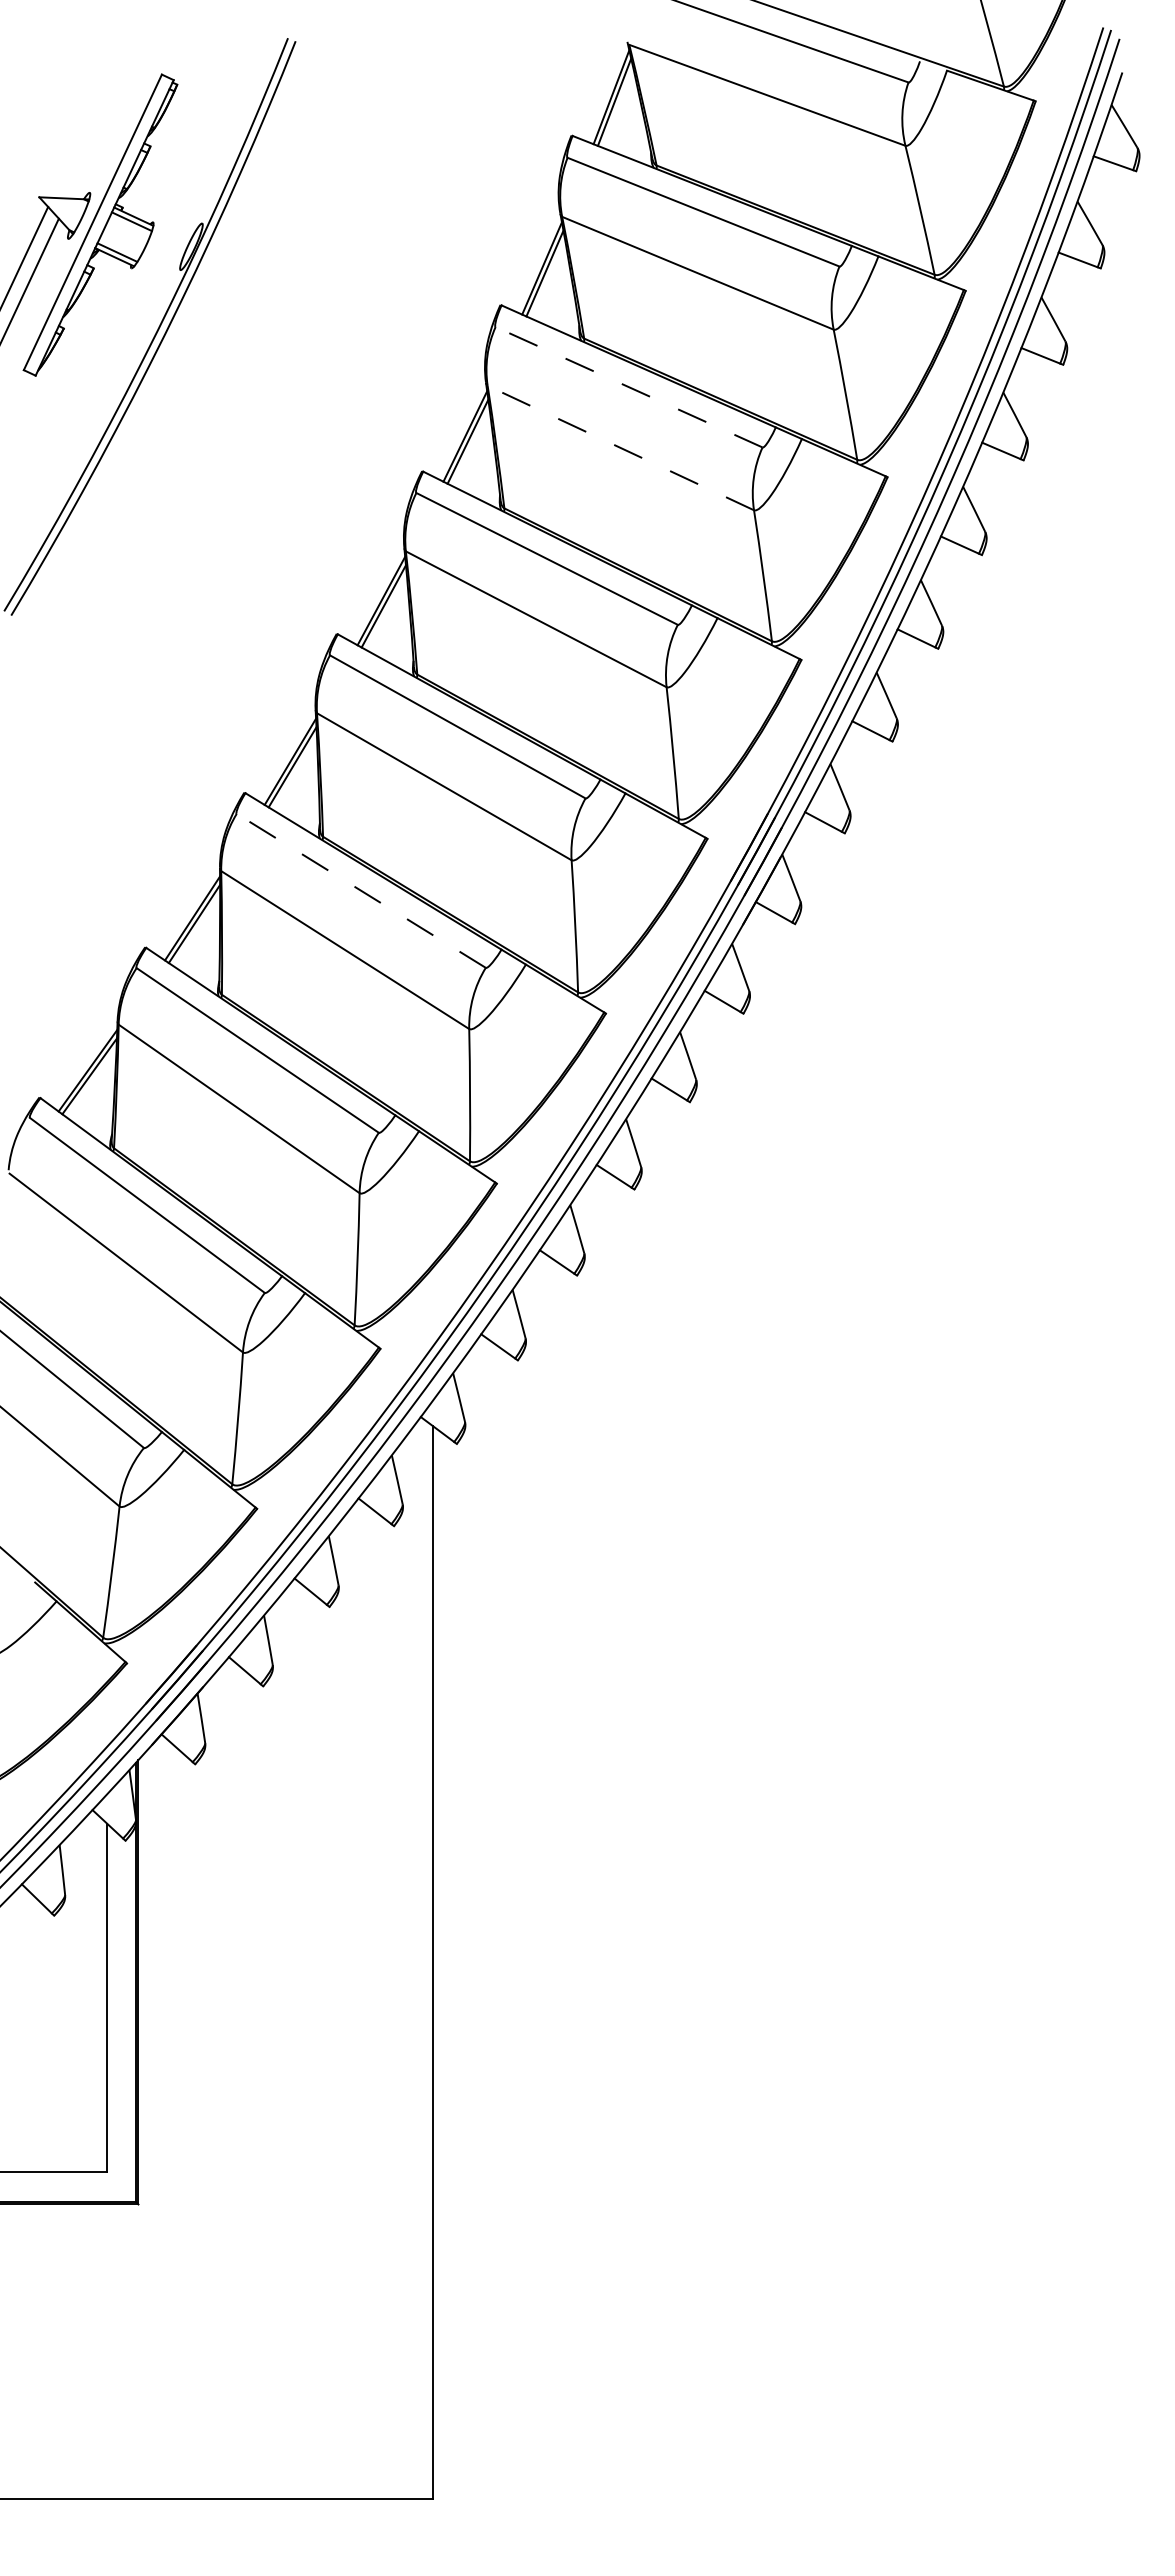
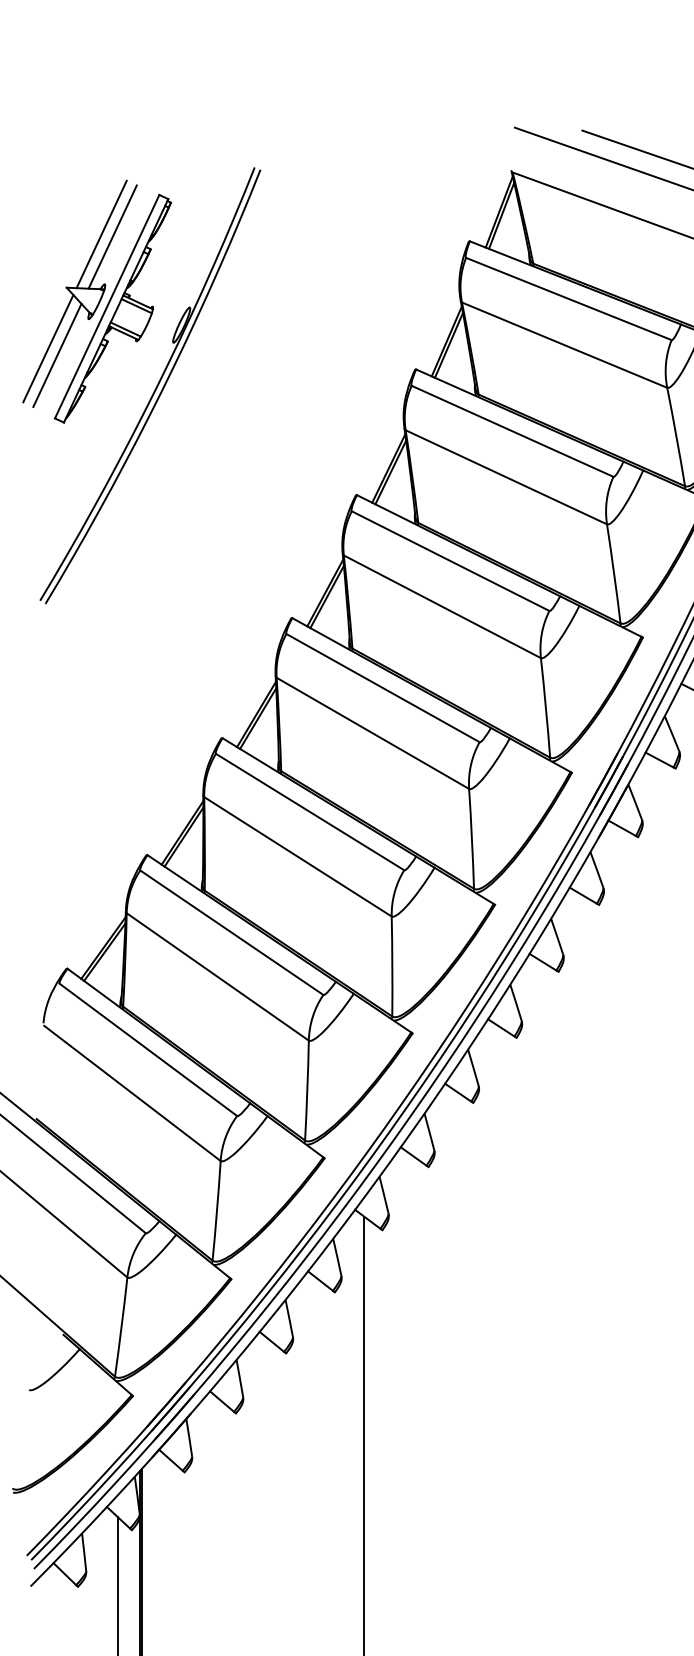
line: (85, 126) -> (101, 234), added
line: (100, 130) -> (112, 237), added
line: (628, 387) -> (512, 431), dashed -> solid
line: (620, 447) -> (506, 476), dashed -> solid
line: (360, 890) -> (309, 811), dashed -> solid

